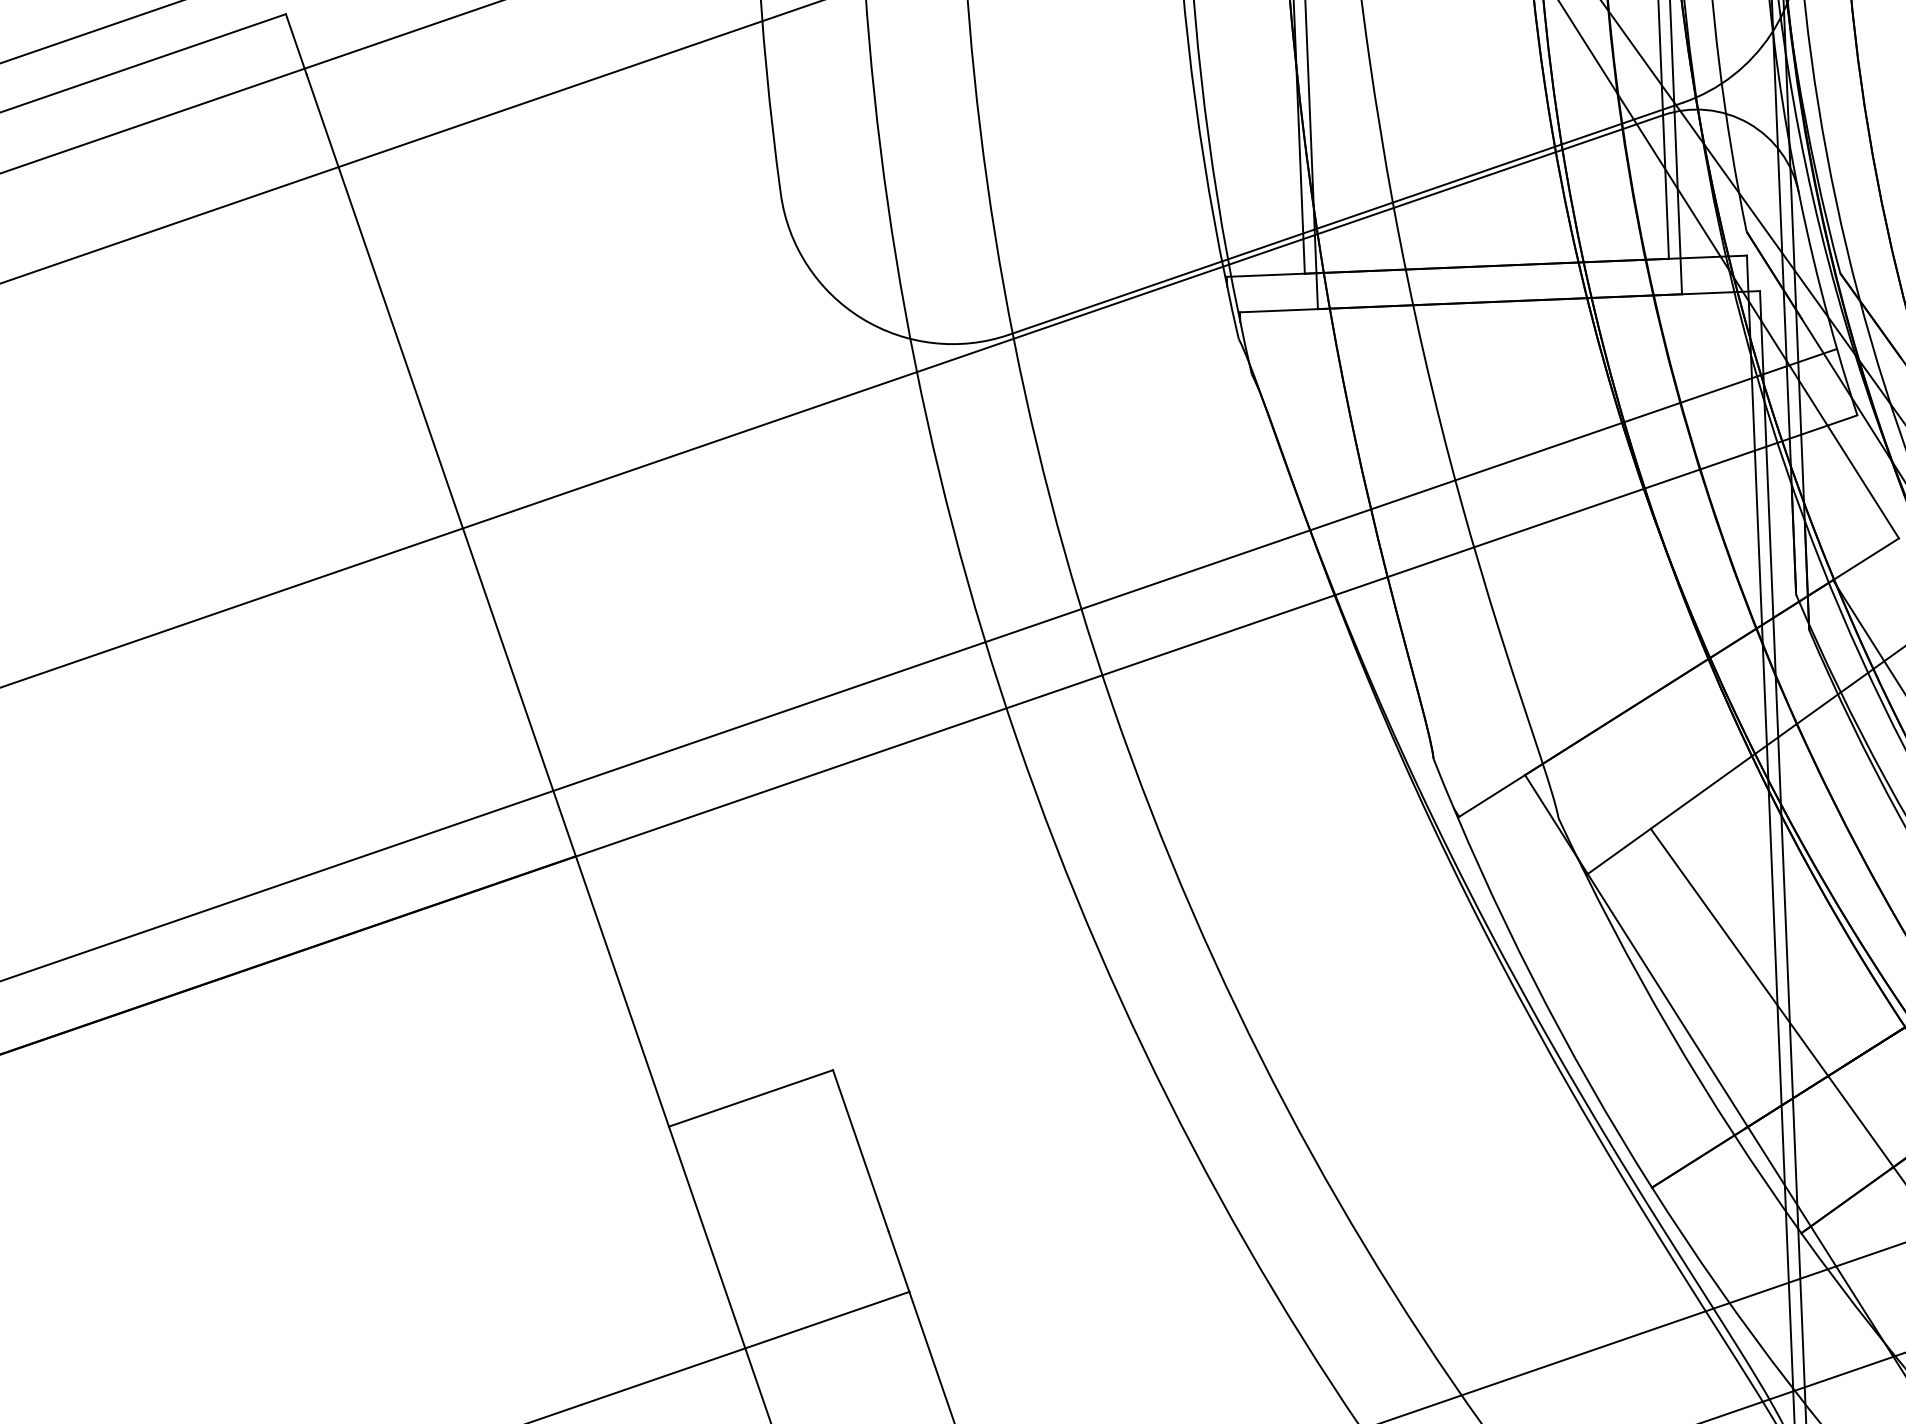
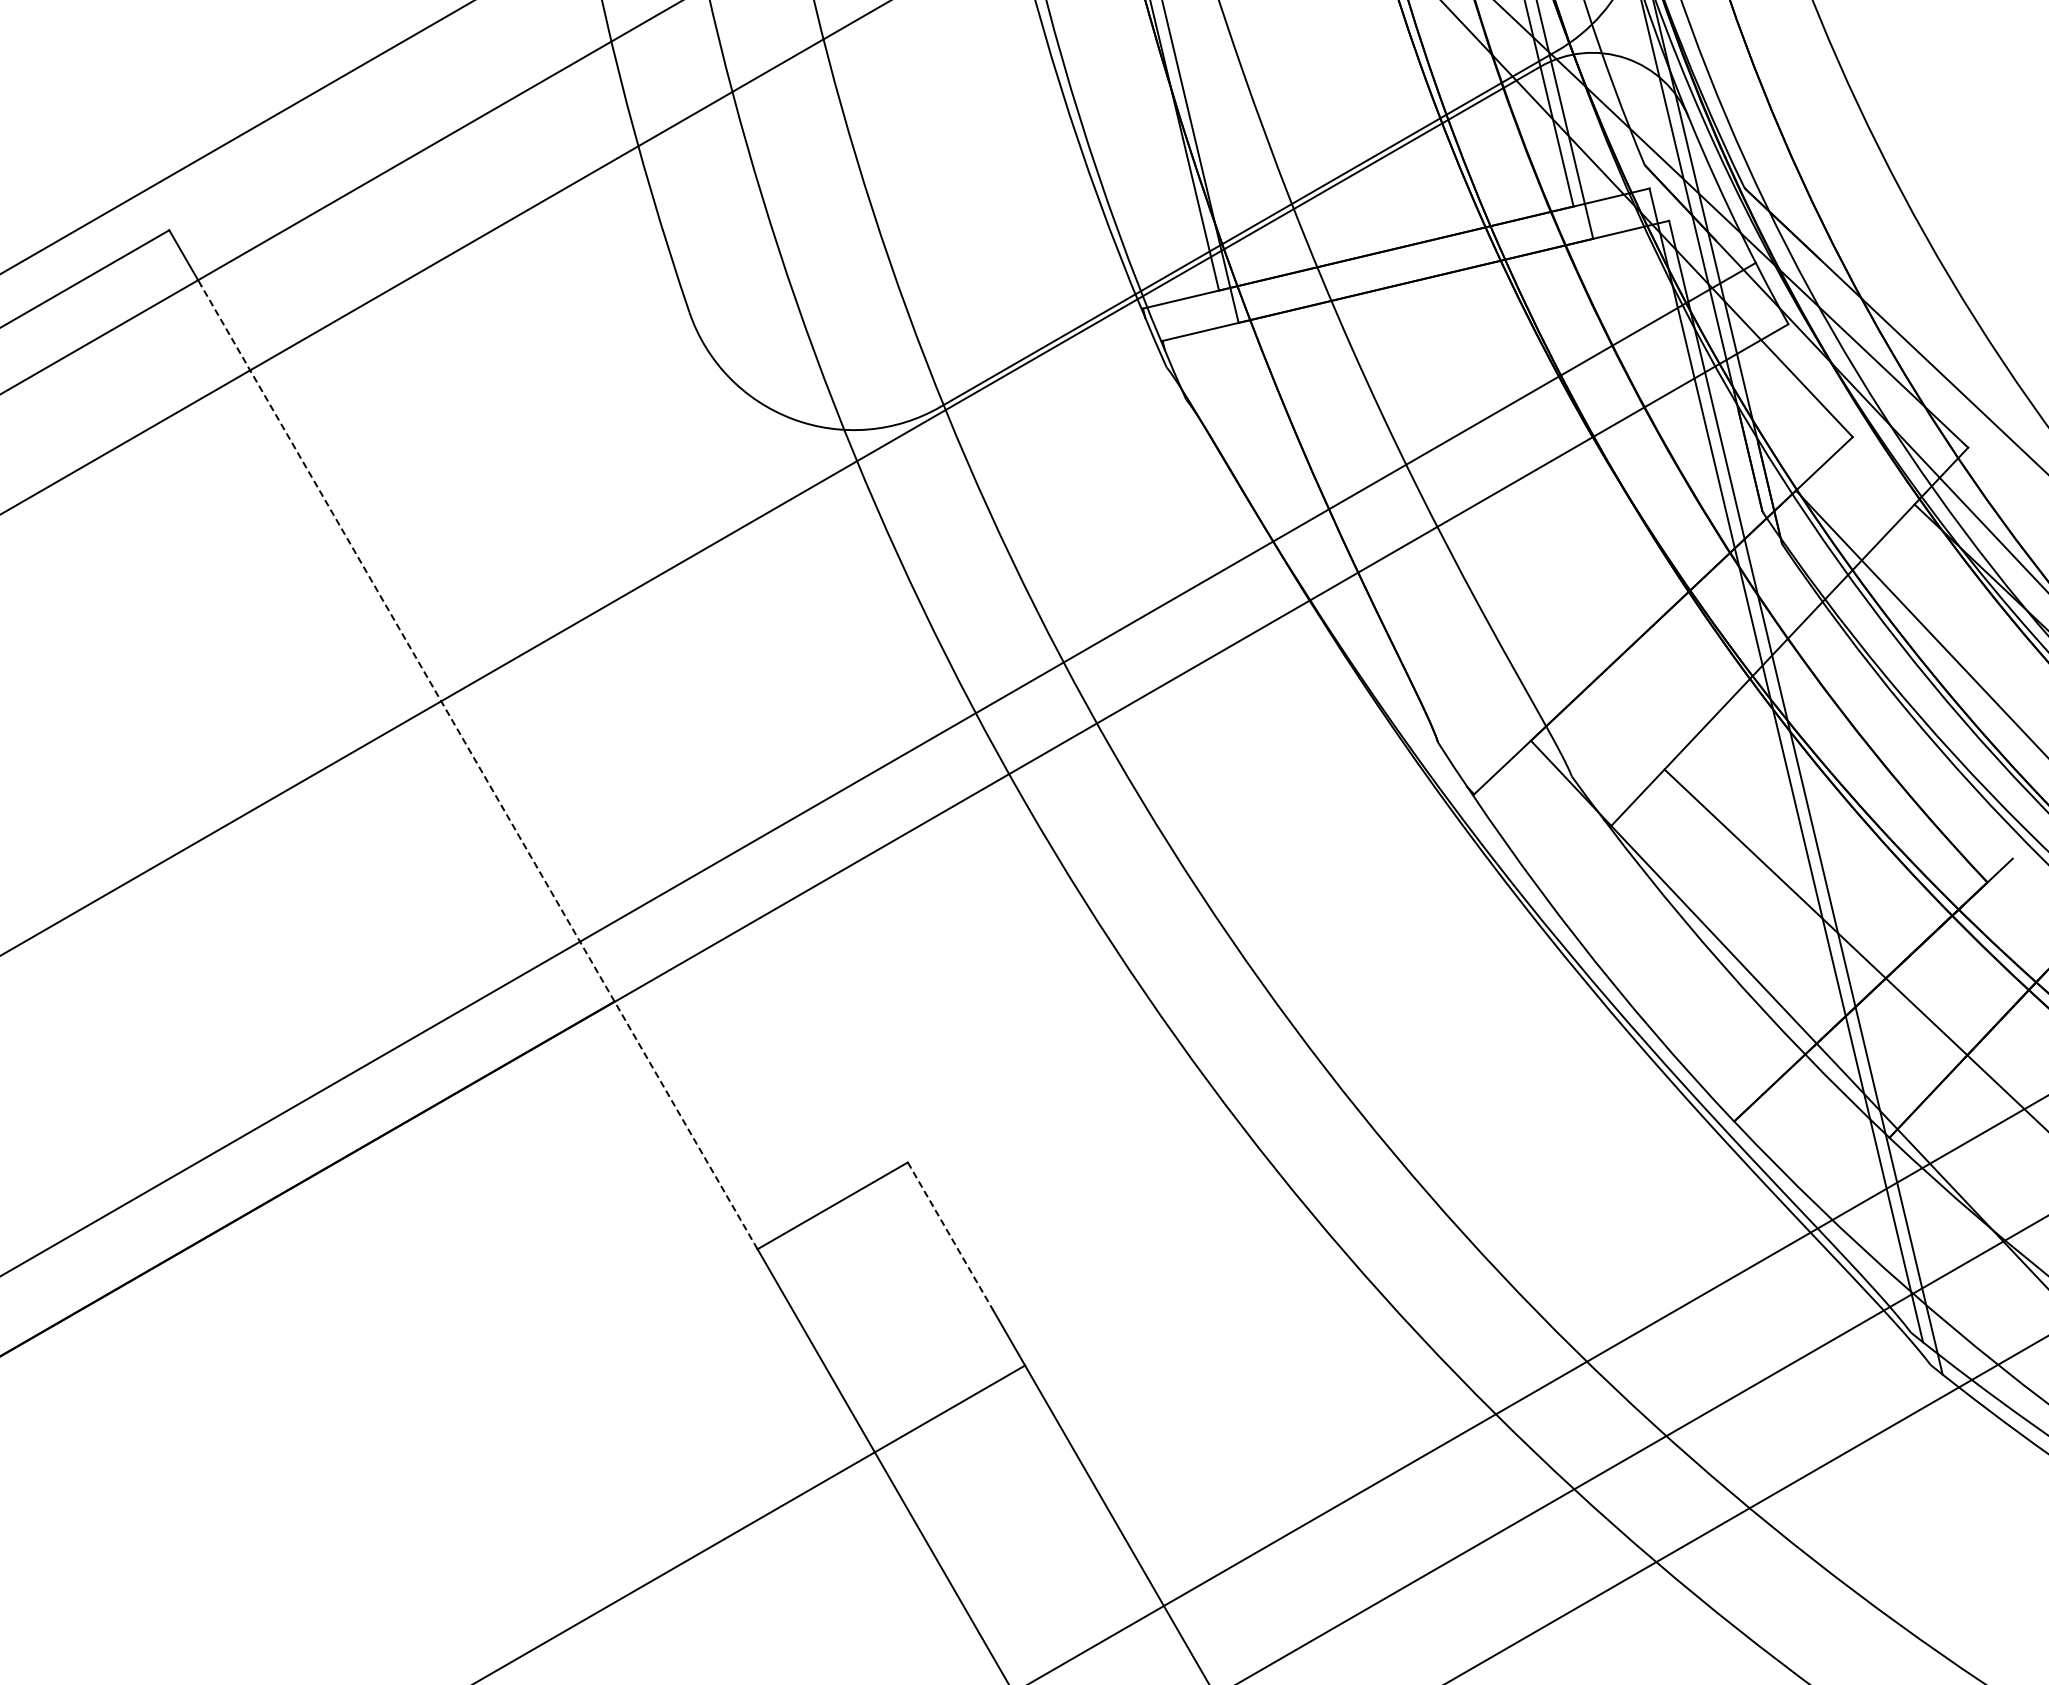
line: (488, 599) -> (479, 766), solid -> dashed
line: (860, 1150) -> (950, 1236), solid -> dashed

